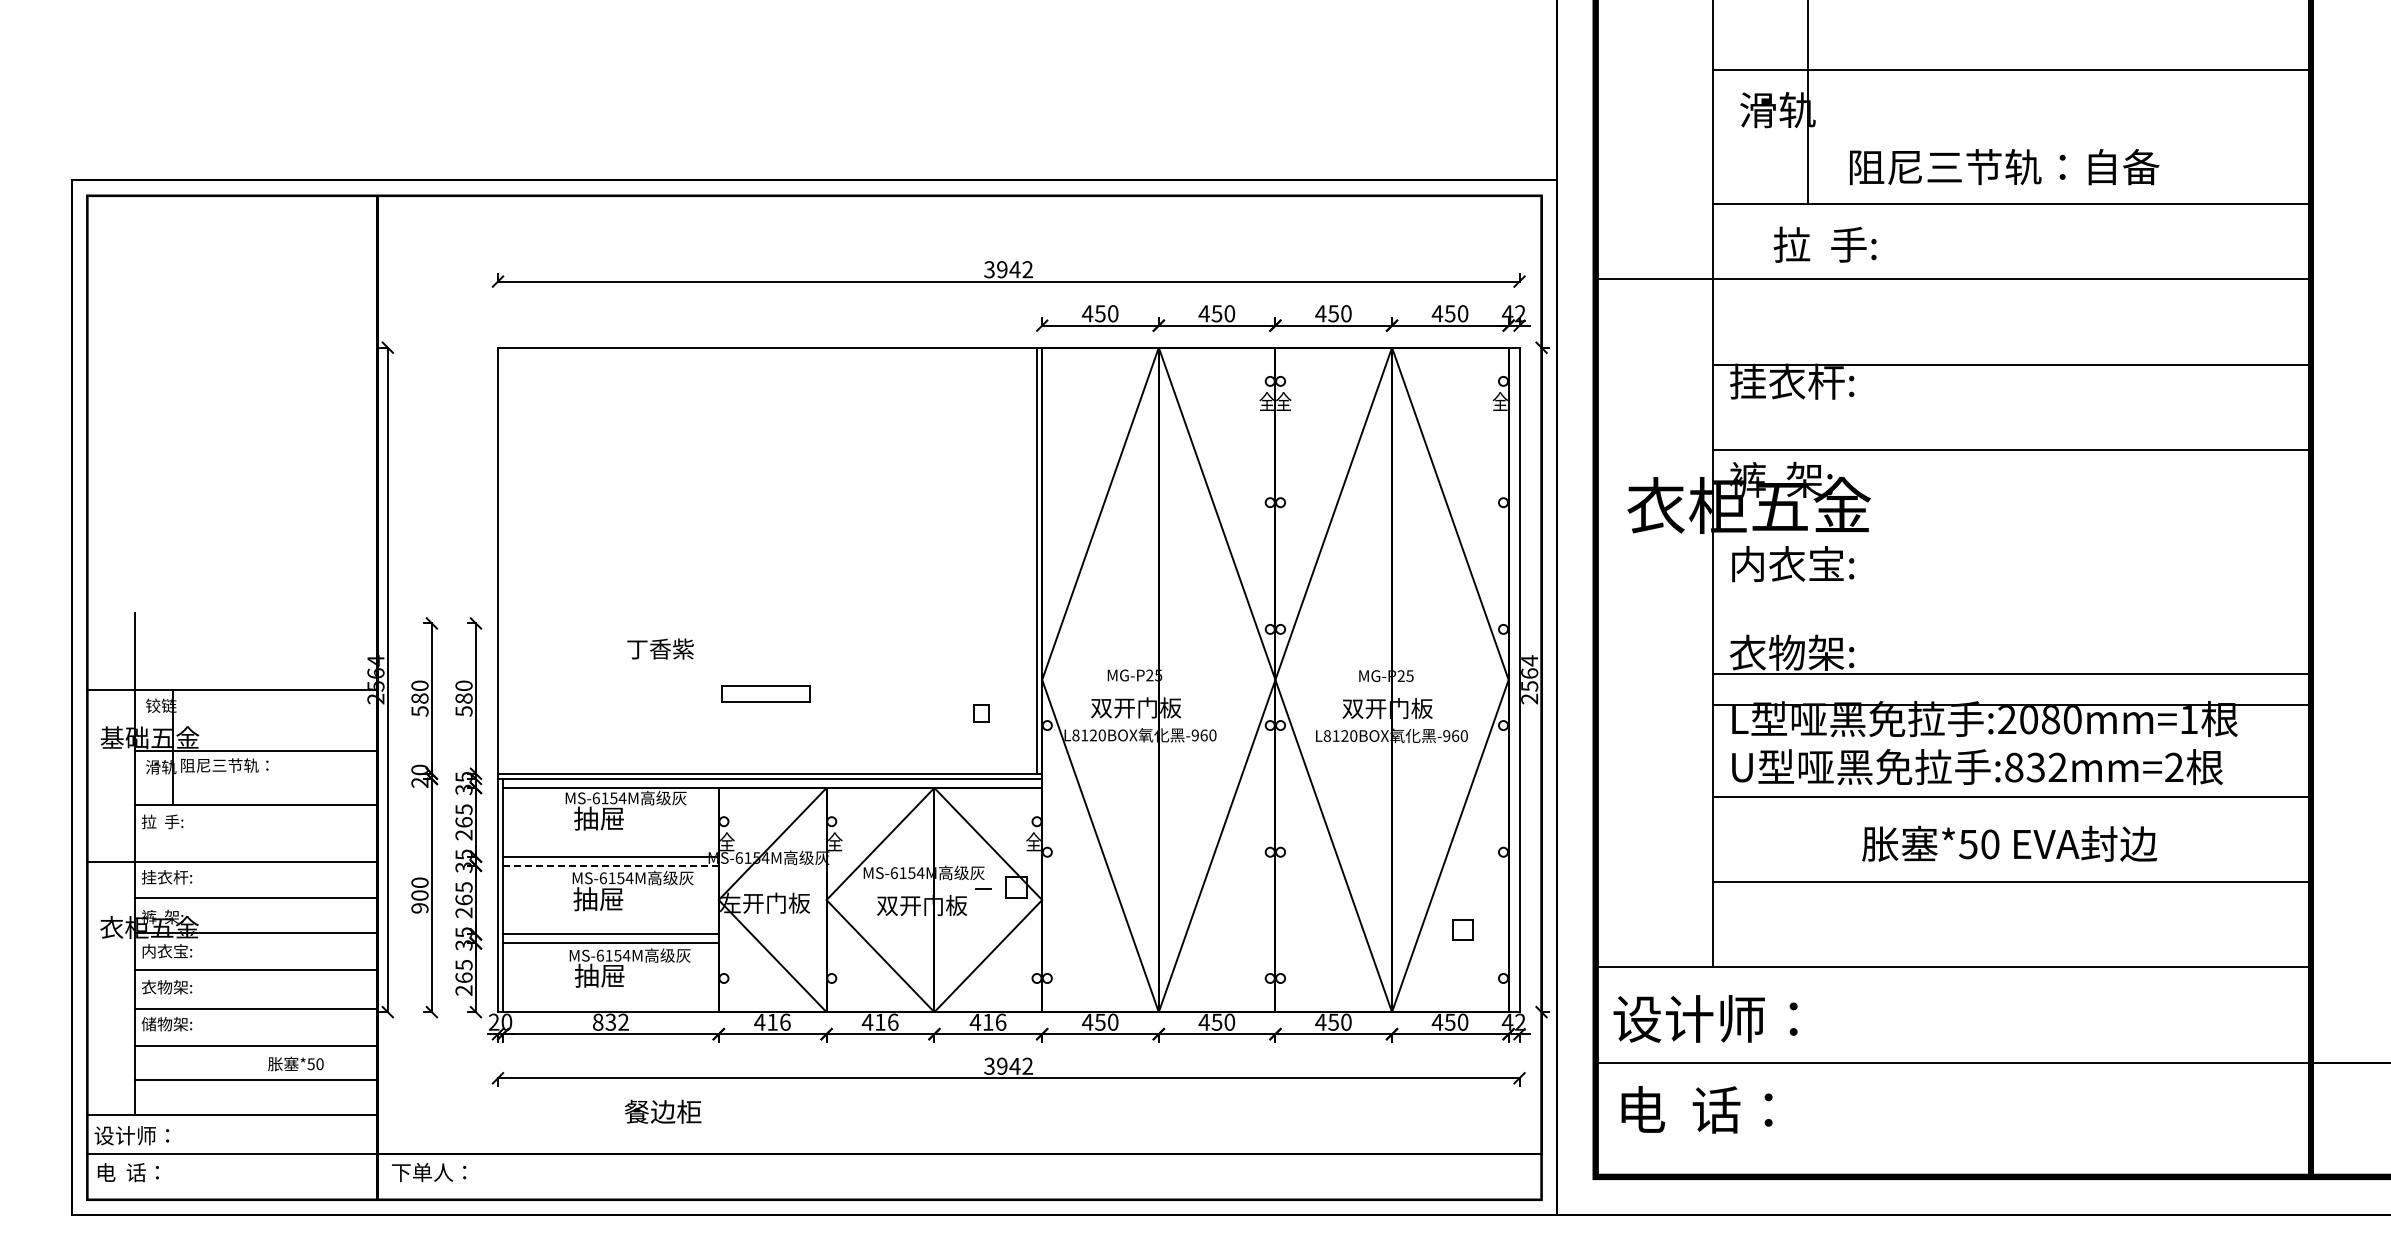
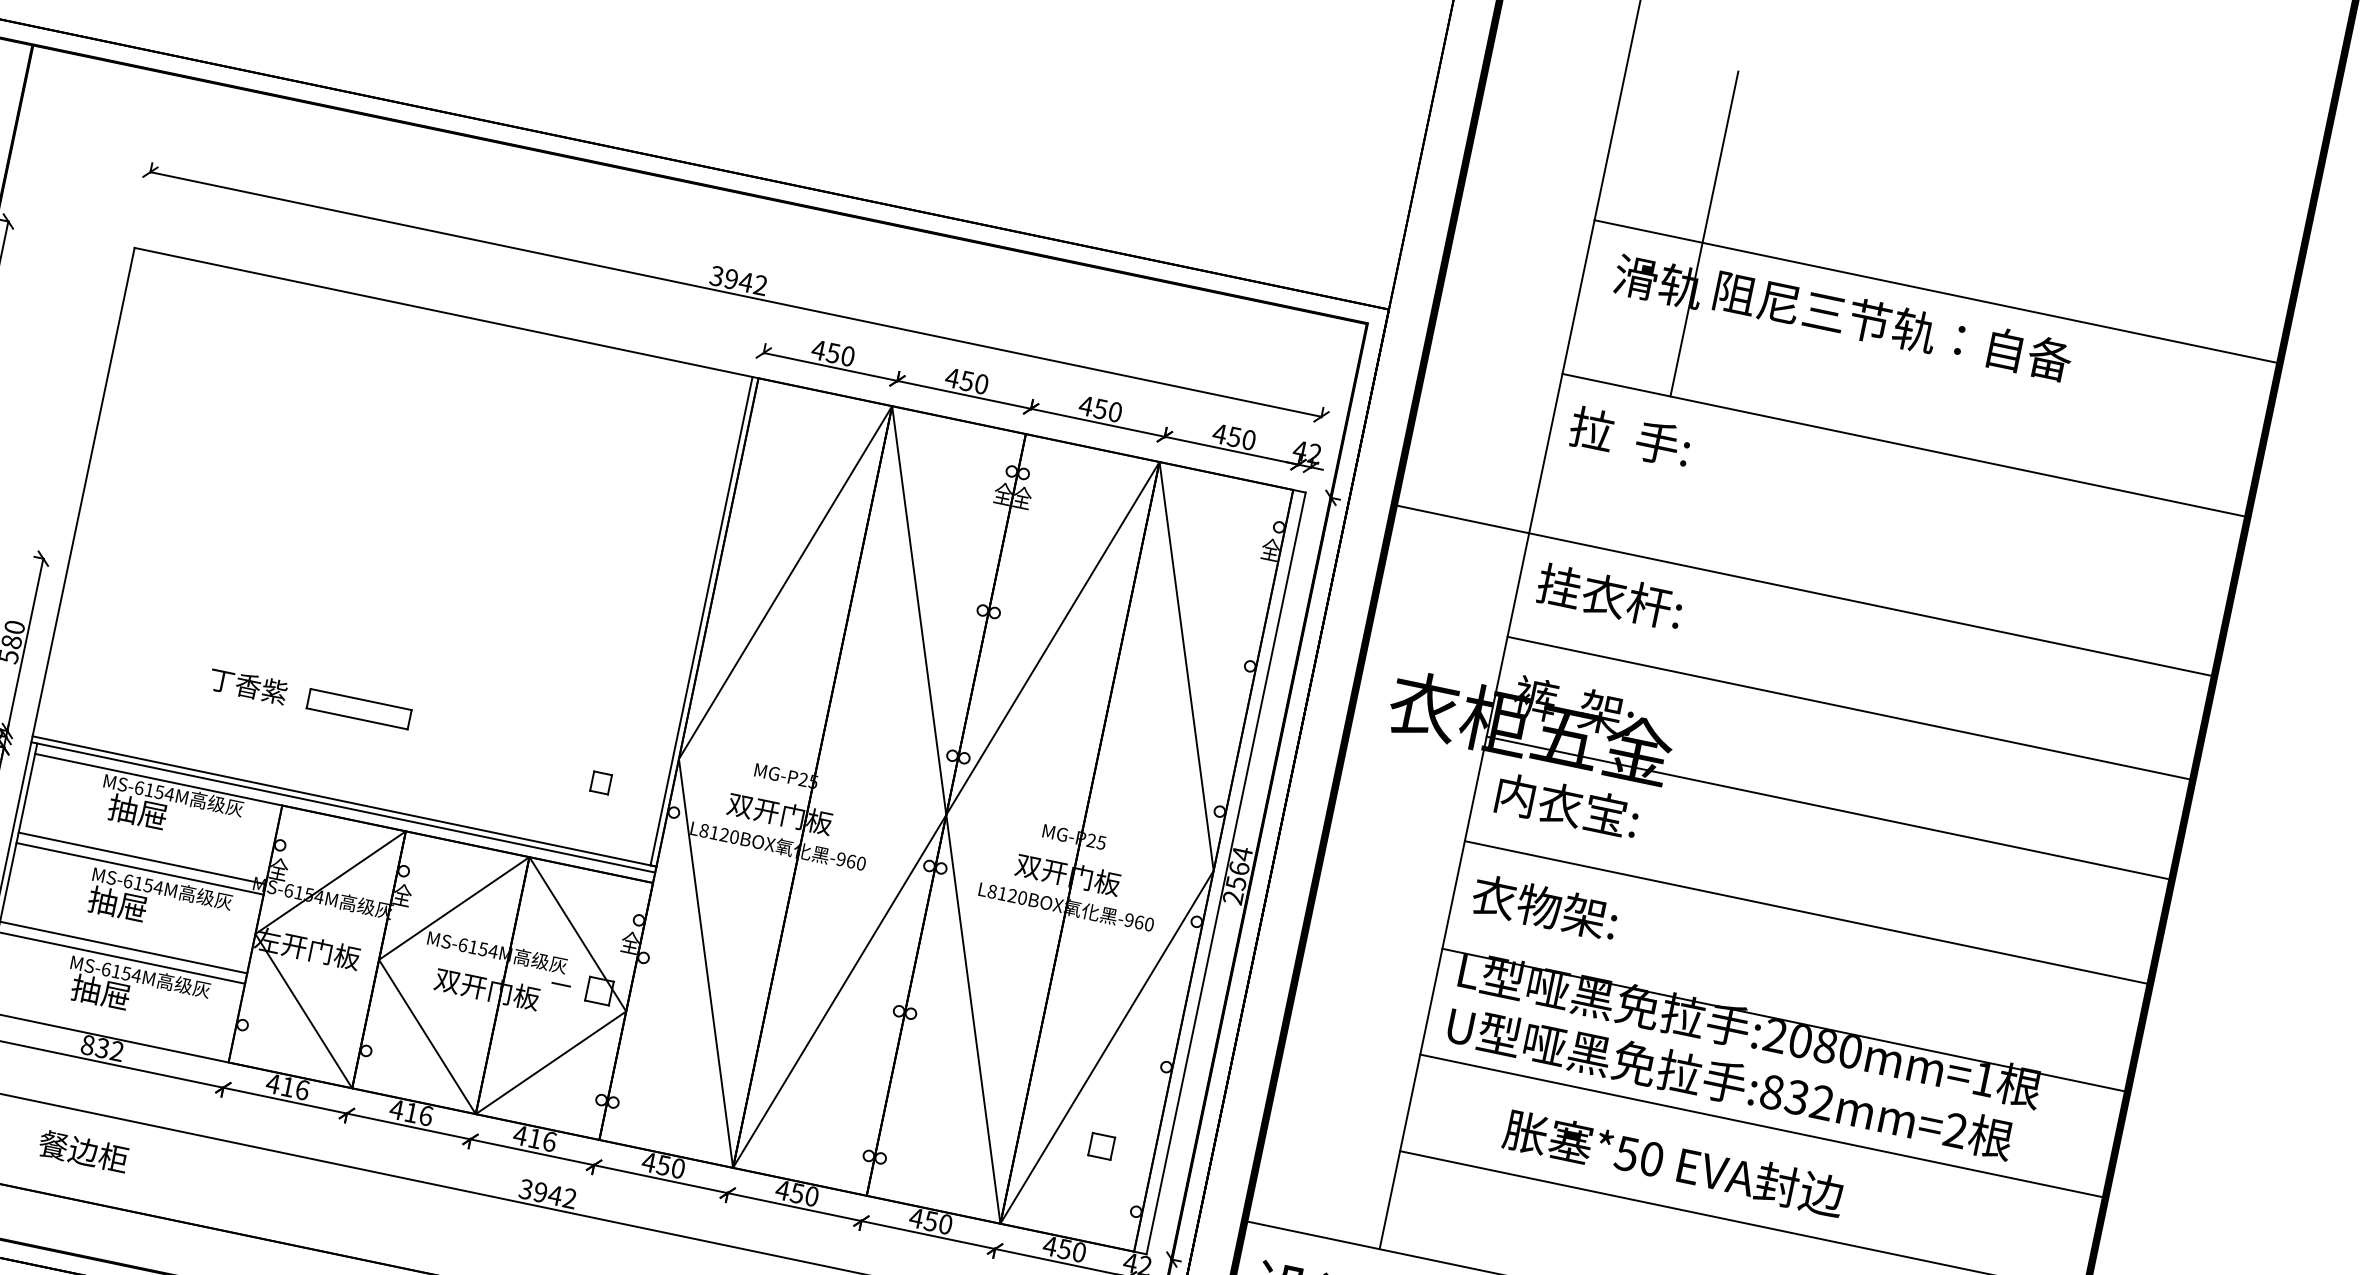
text: (2004, 167) -> (1893, 326), moved
text: (1824, 244) -> (1629, 436), moved
line: (1953, 278) -> (1804, 590), moved
line: (2012, 365) -> (1850, 708), moved
line: (2012, 450) -> (1829, 808), moved
text: (660, 648) -> (248, 685), moved
line: (2012, 674) -> (1807, 913), moved
text: (2009, 843) -> (1674, 1162), moved
line: (610, 865) -> (139, 868), dashed -> solid
text: (663, 1111) -> (84, 1151), moved

